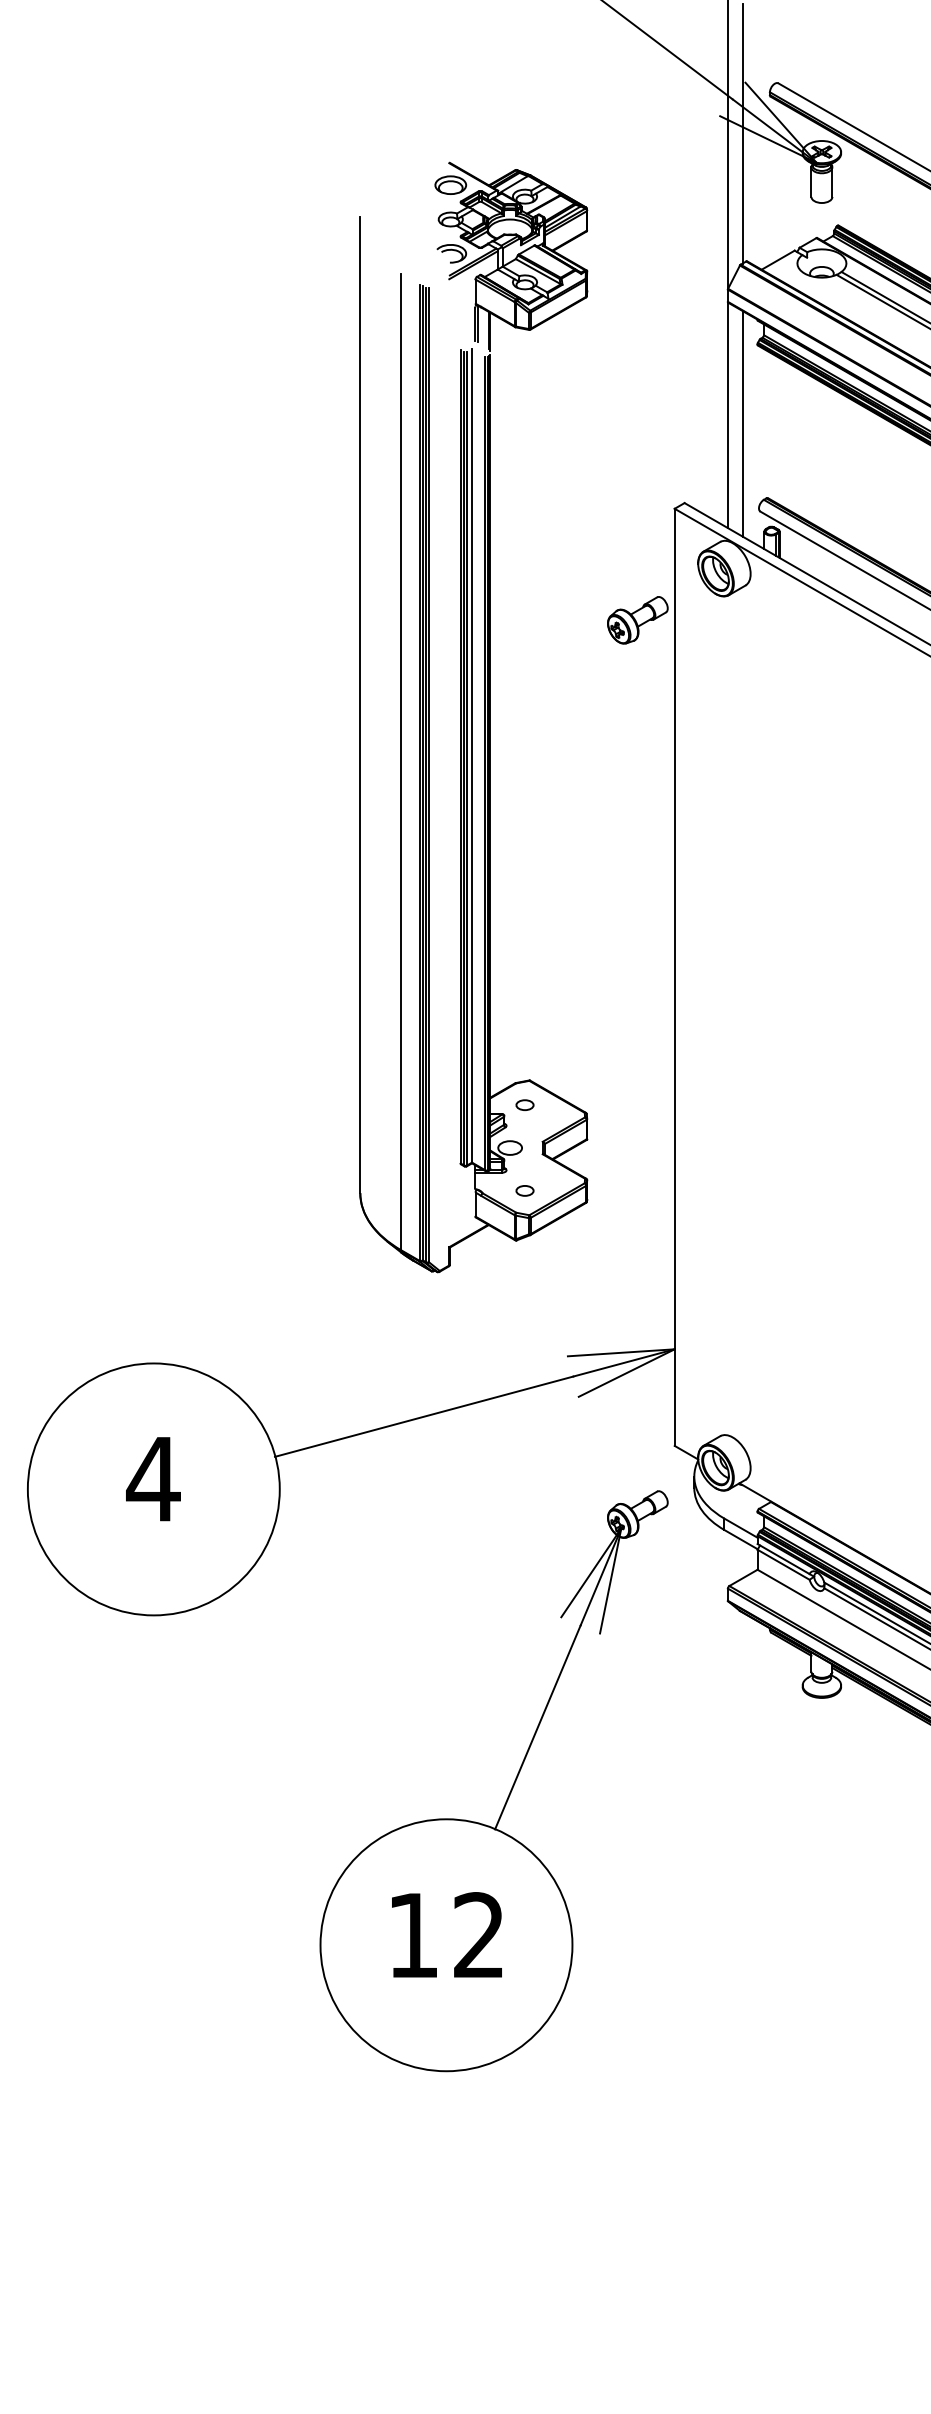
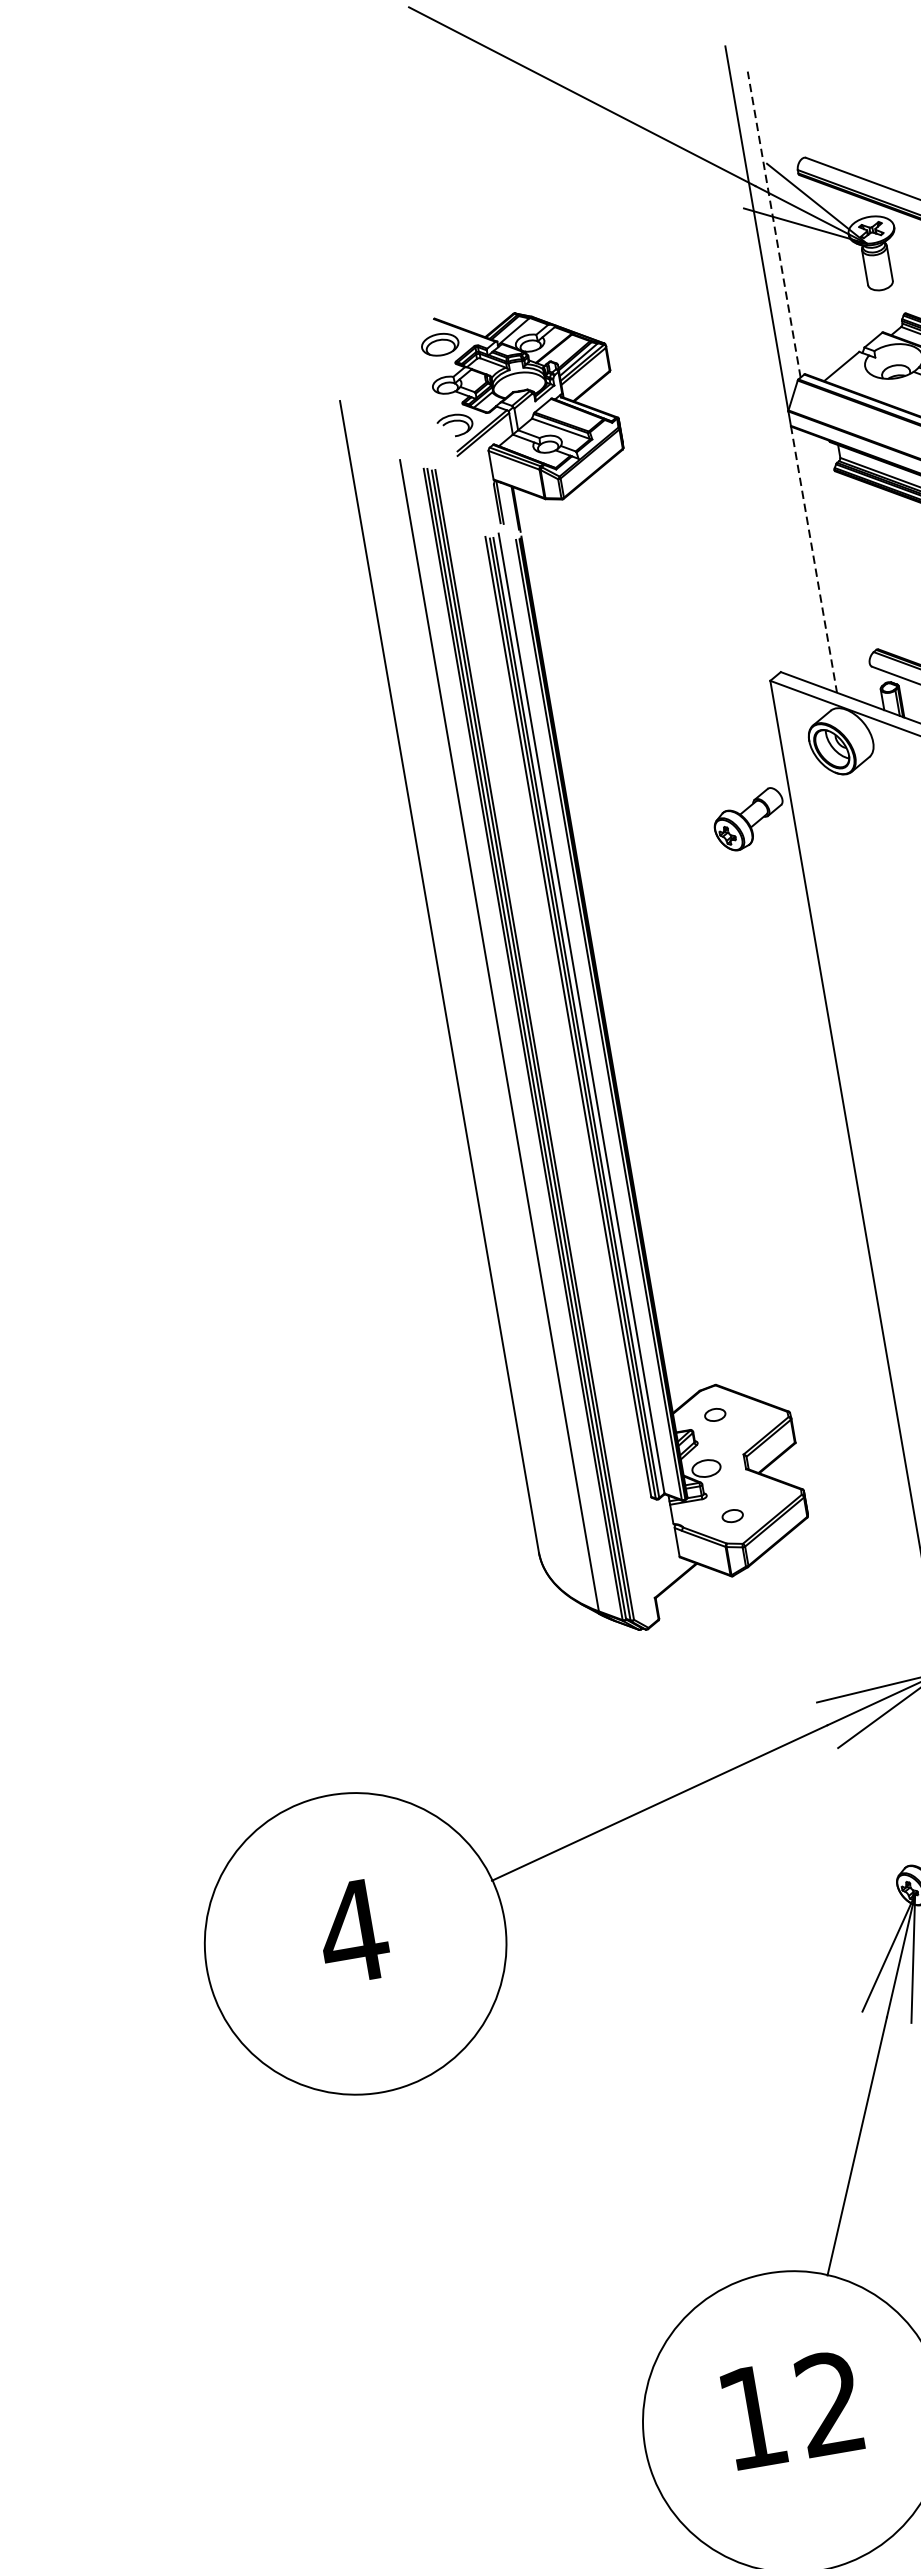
line: (742, 133) -> (773, 224), solid -> dashed
line: (727, 415) -> (813, 560), solid -> dashed
line: (742, 423) -> (832, 566), removed

